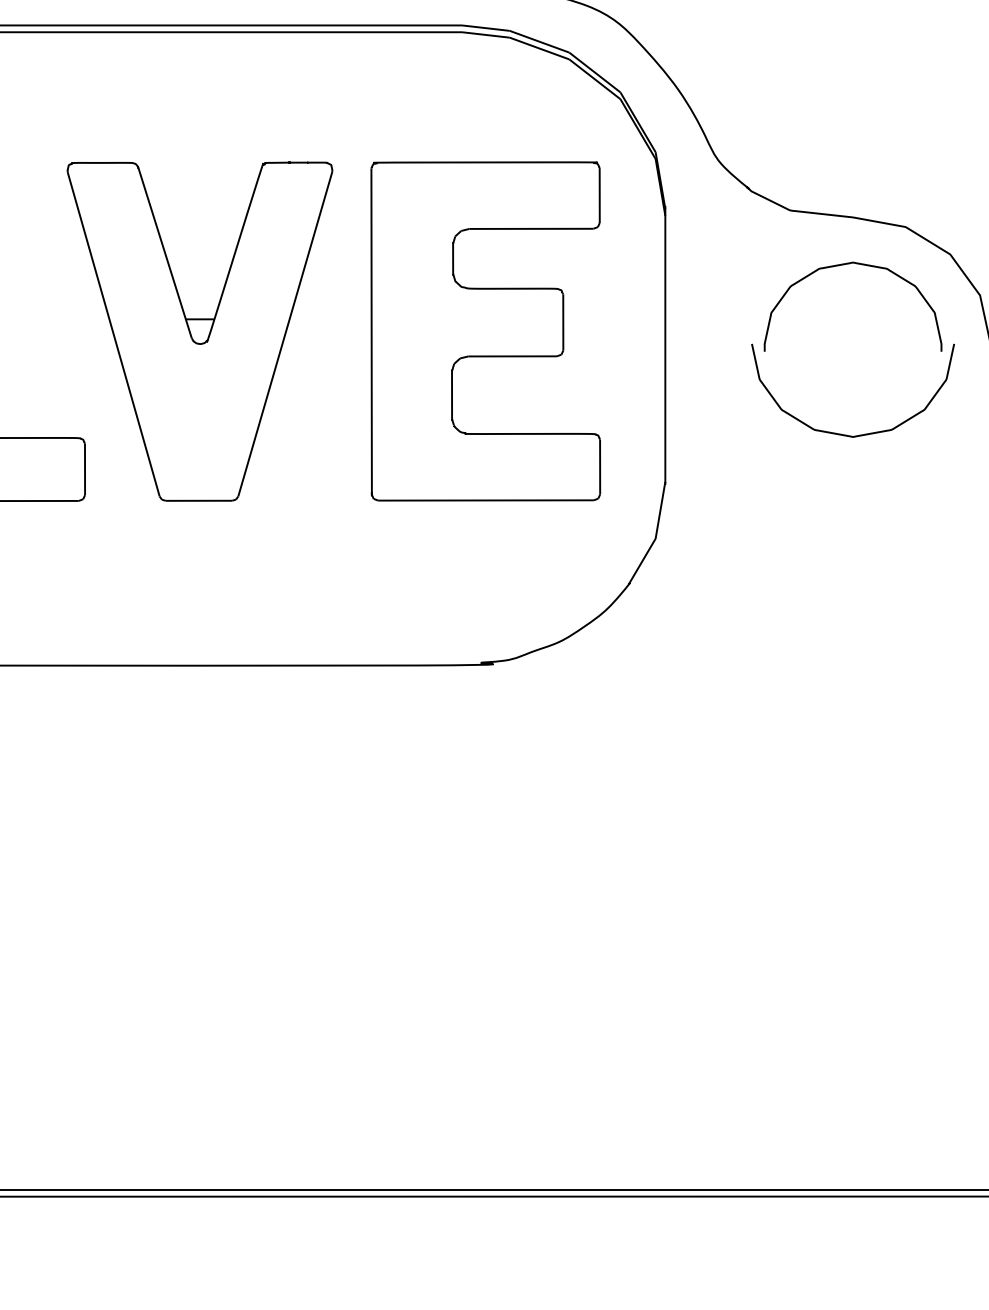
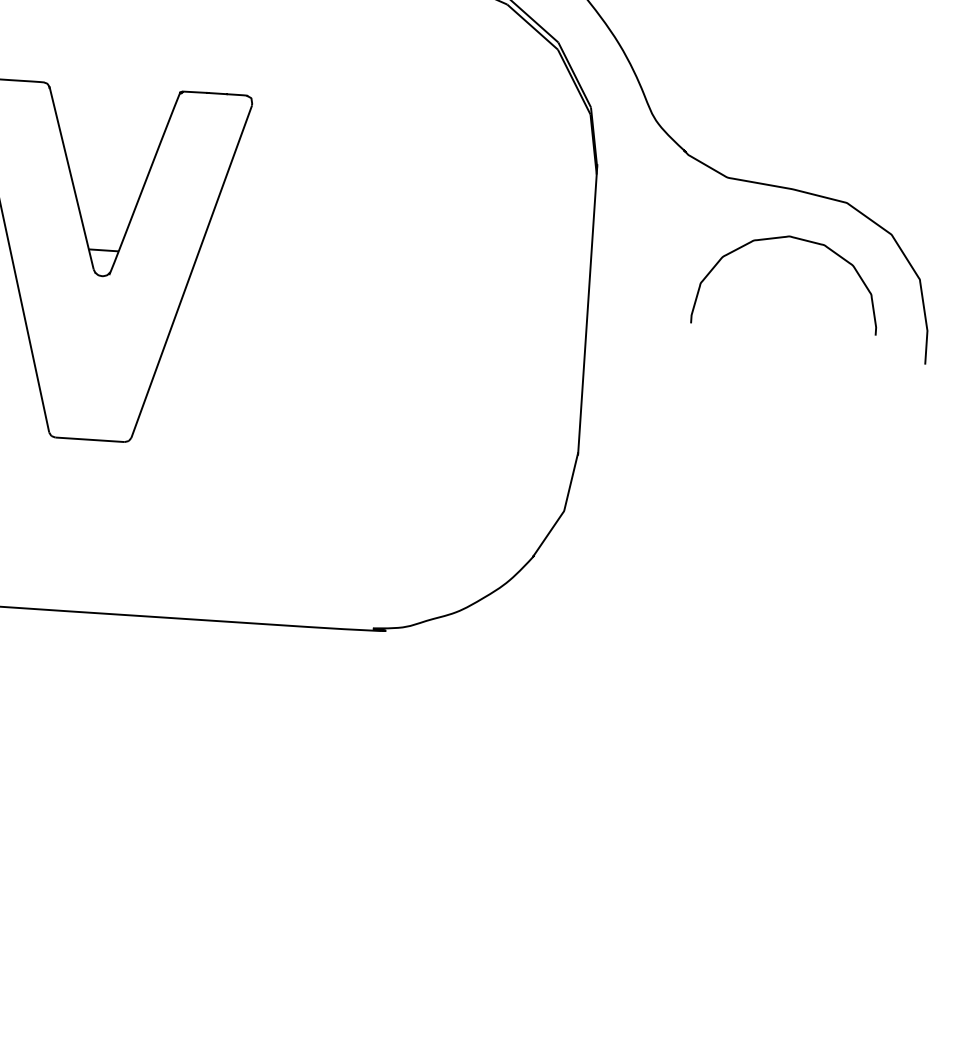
part: (485, 331) -> (400, 282), removed
curve: (841, 433) -> (765, 414), removed

